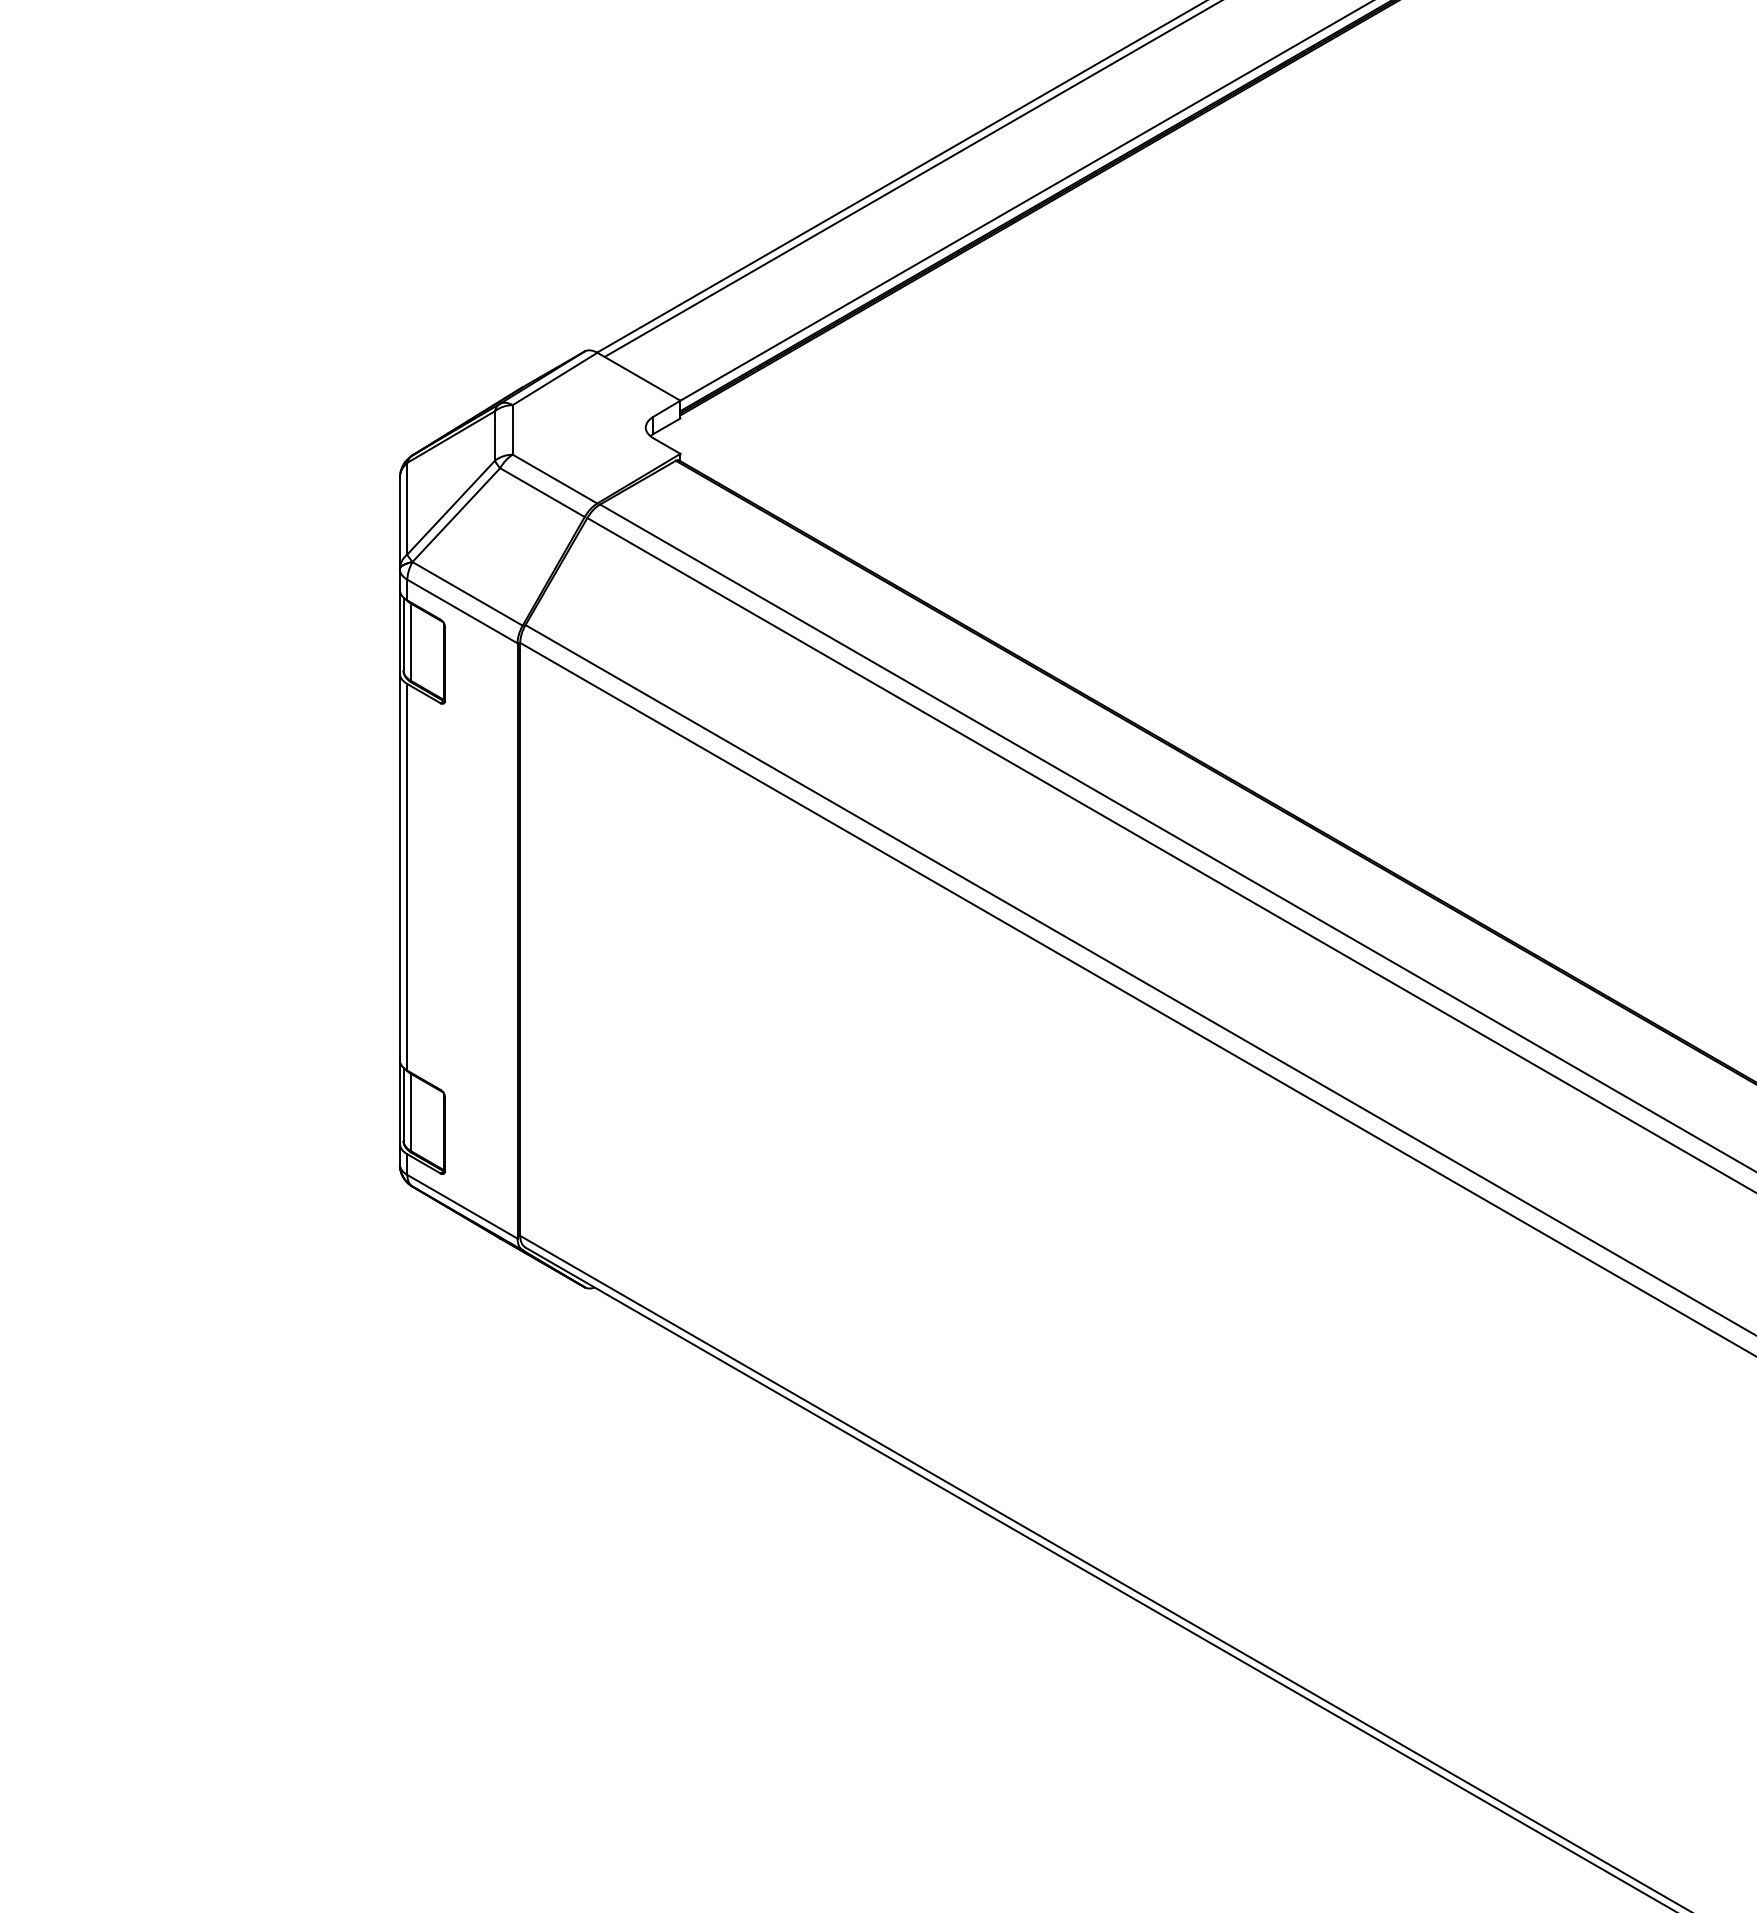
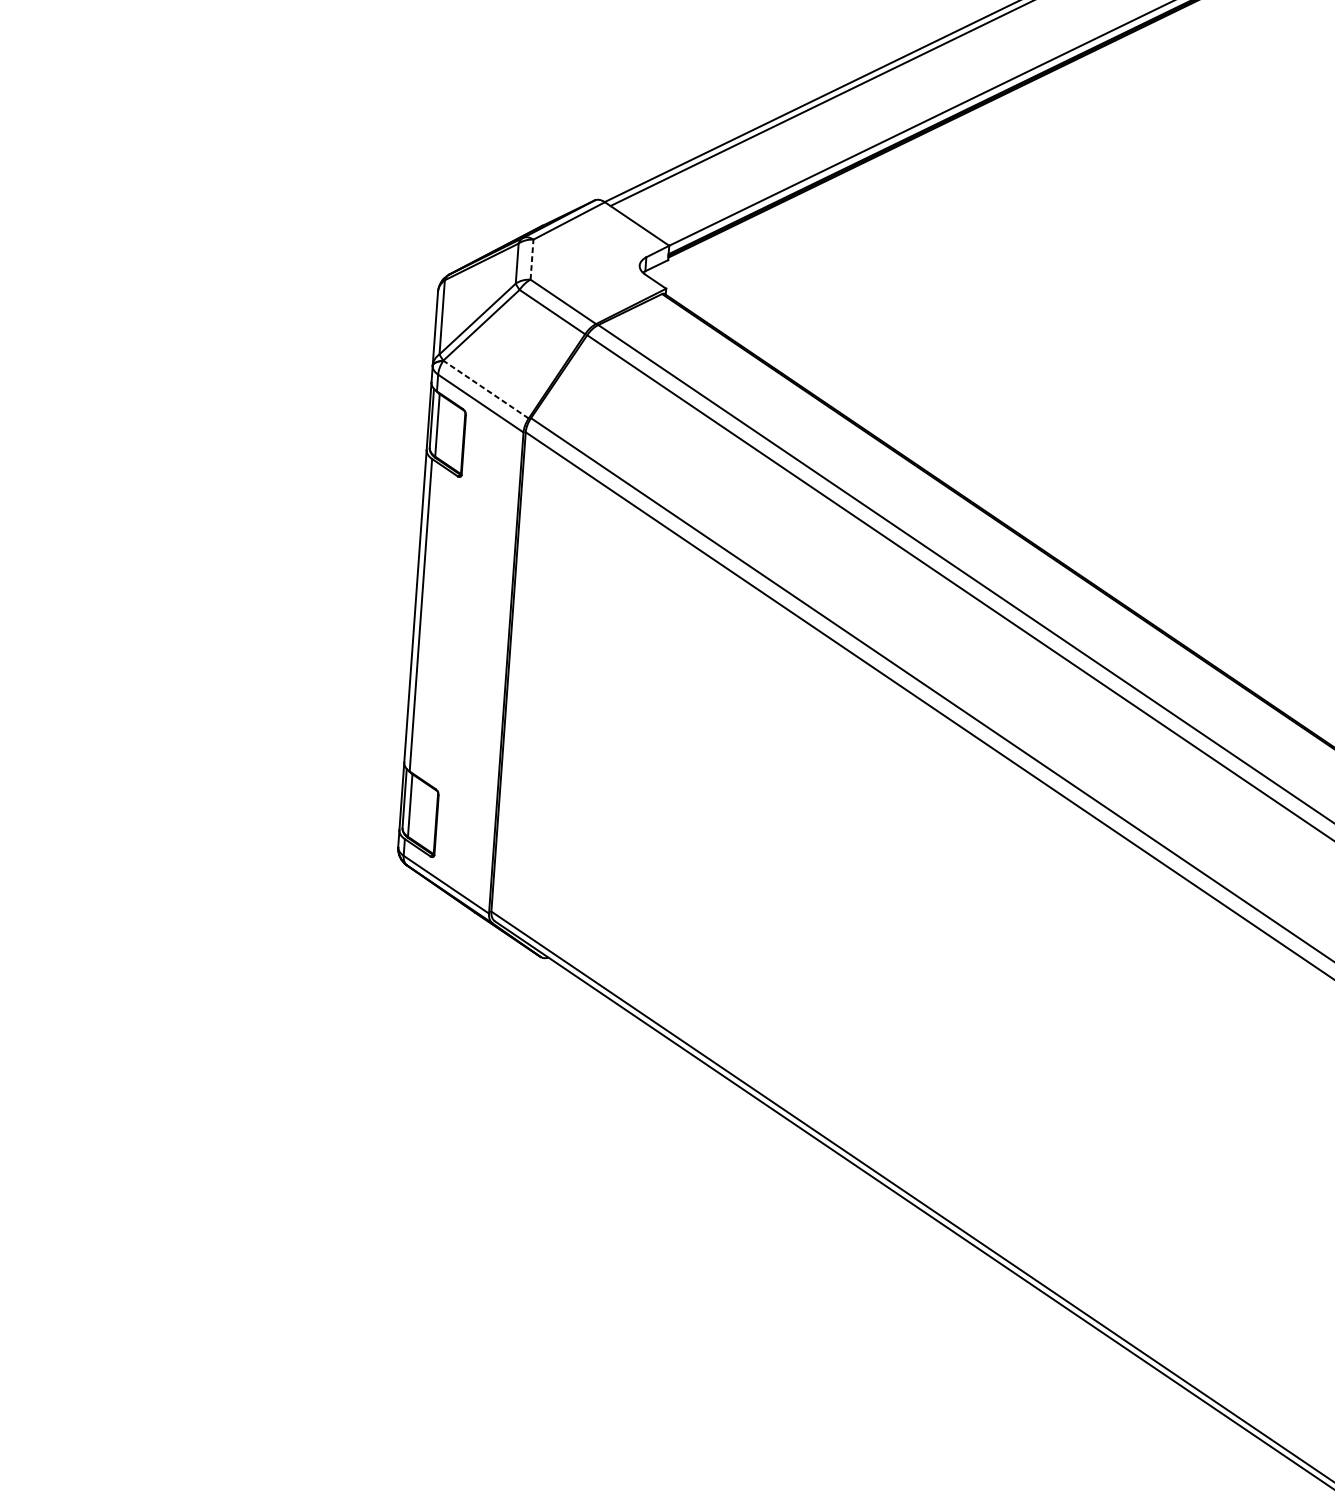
line: (512, 429) -> (531, 259), solid -> dashed
line: (467, 593) -> (485, 389), solid -> dashed

